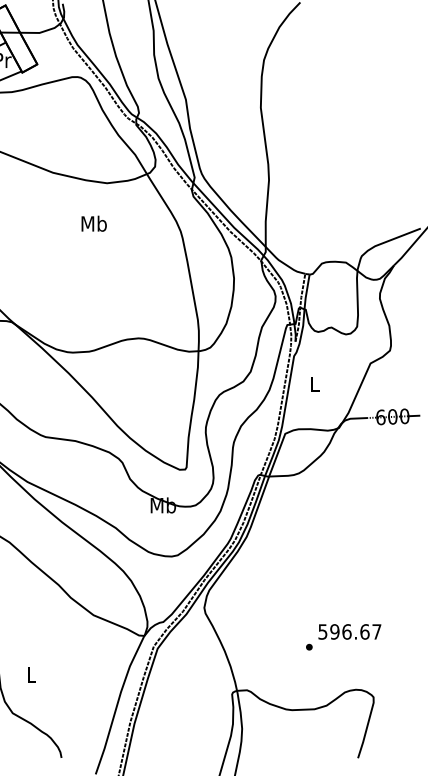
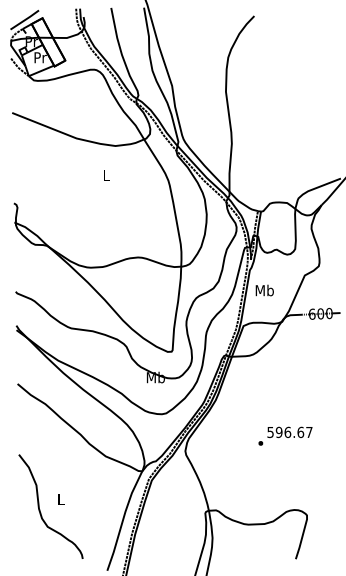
text: (94, 222) -> (106, 174), Mb -> L
text: (314, 384) -> (264, 290), L -> Mb
text: (343, 636) -> (285, 435), moved

